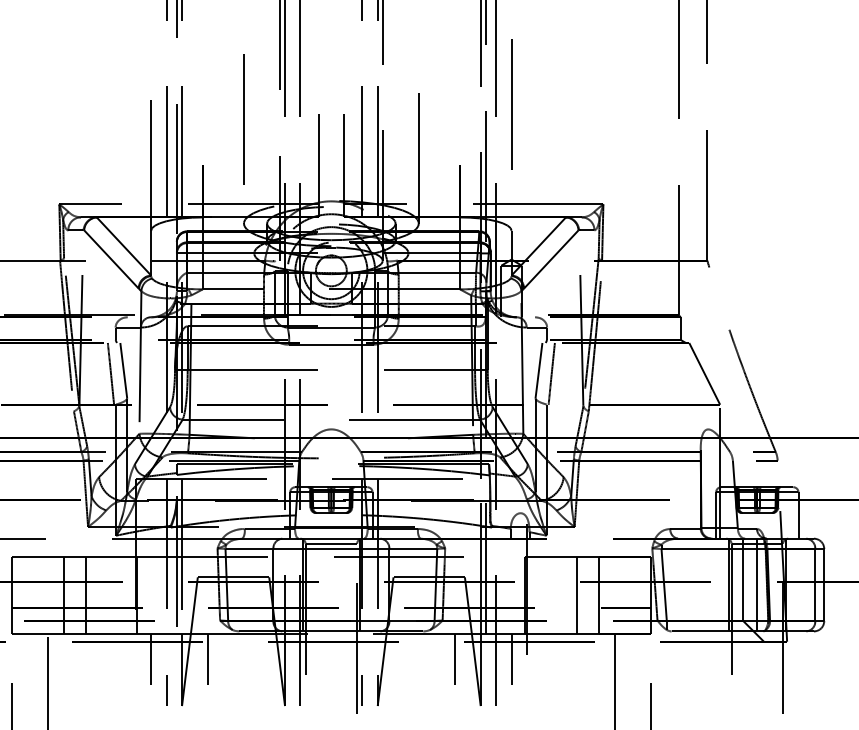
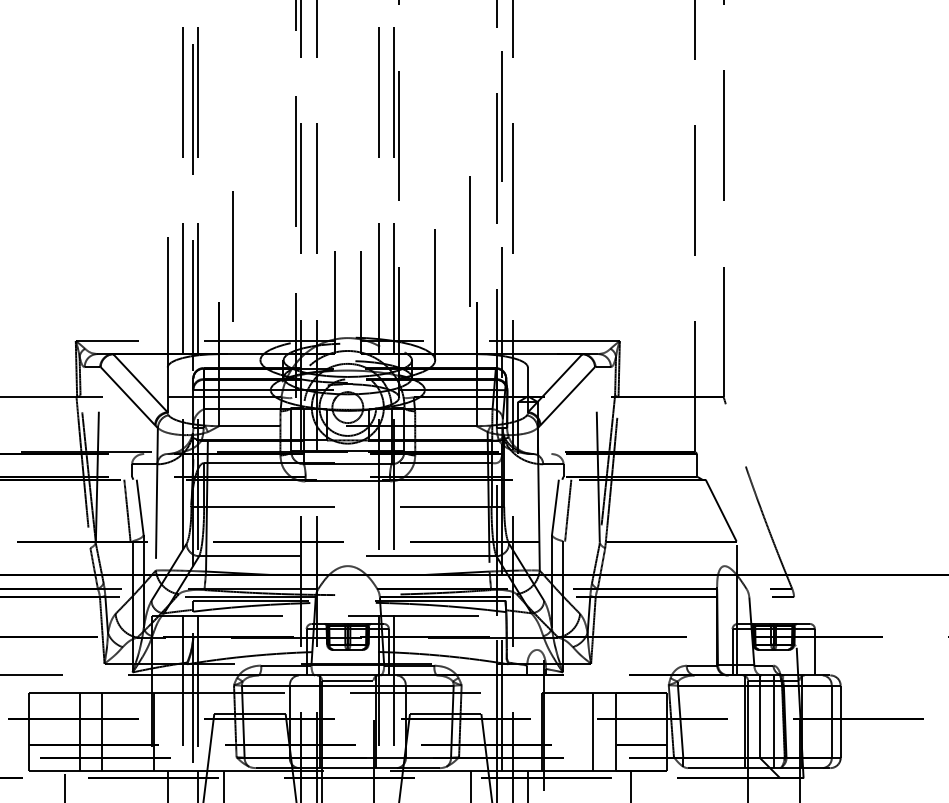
line: (511, 104) -> (469, 241), moved
line: (243, 119) -> (232, 256), moved

